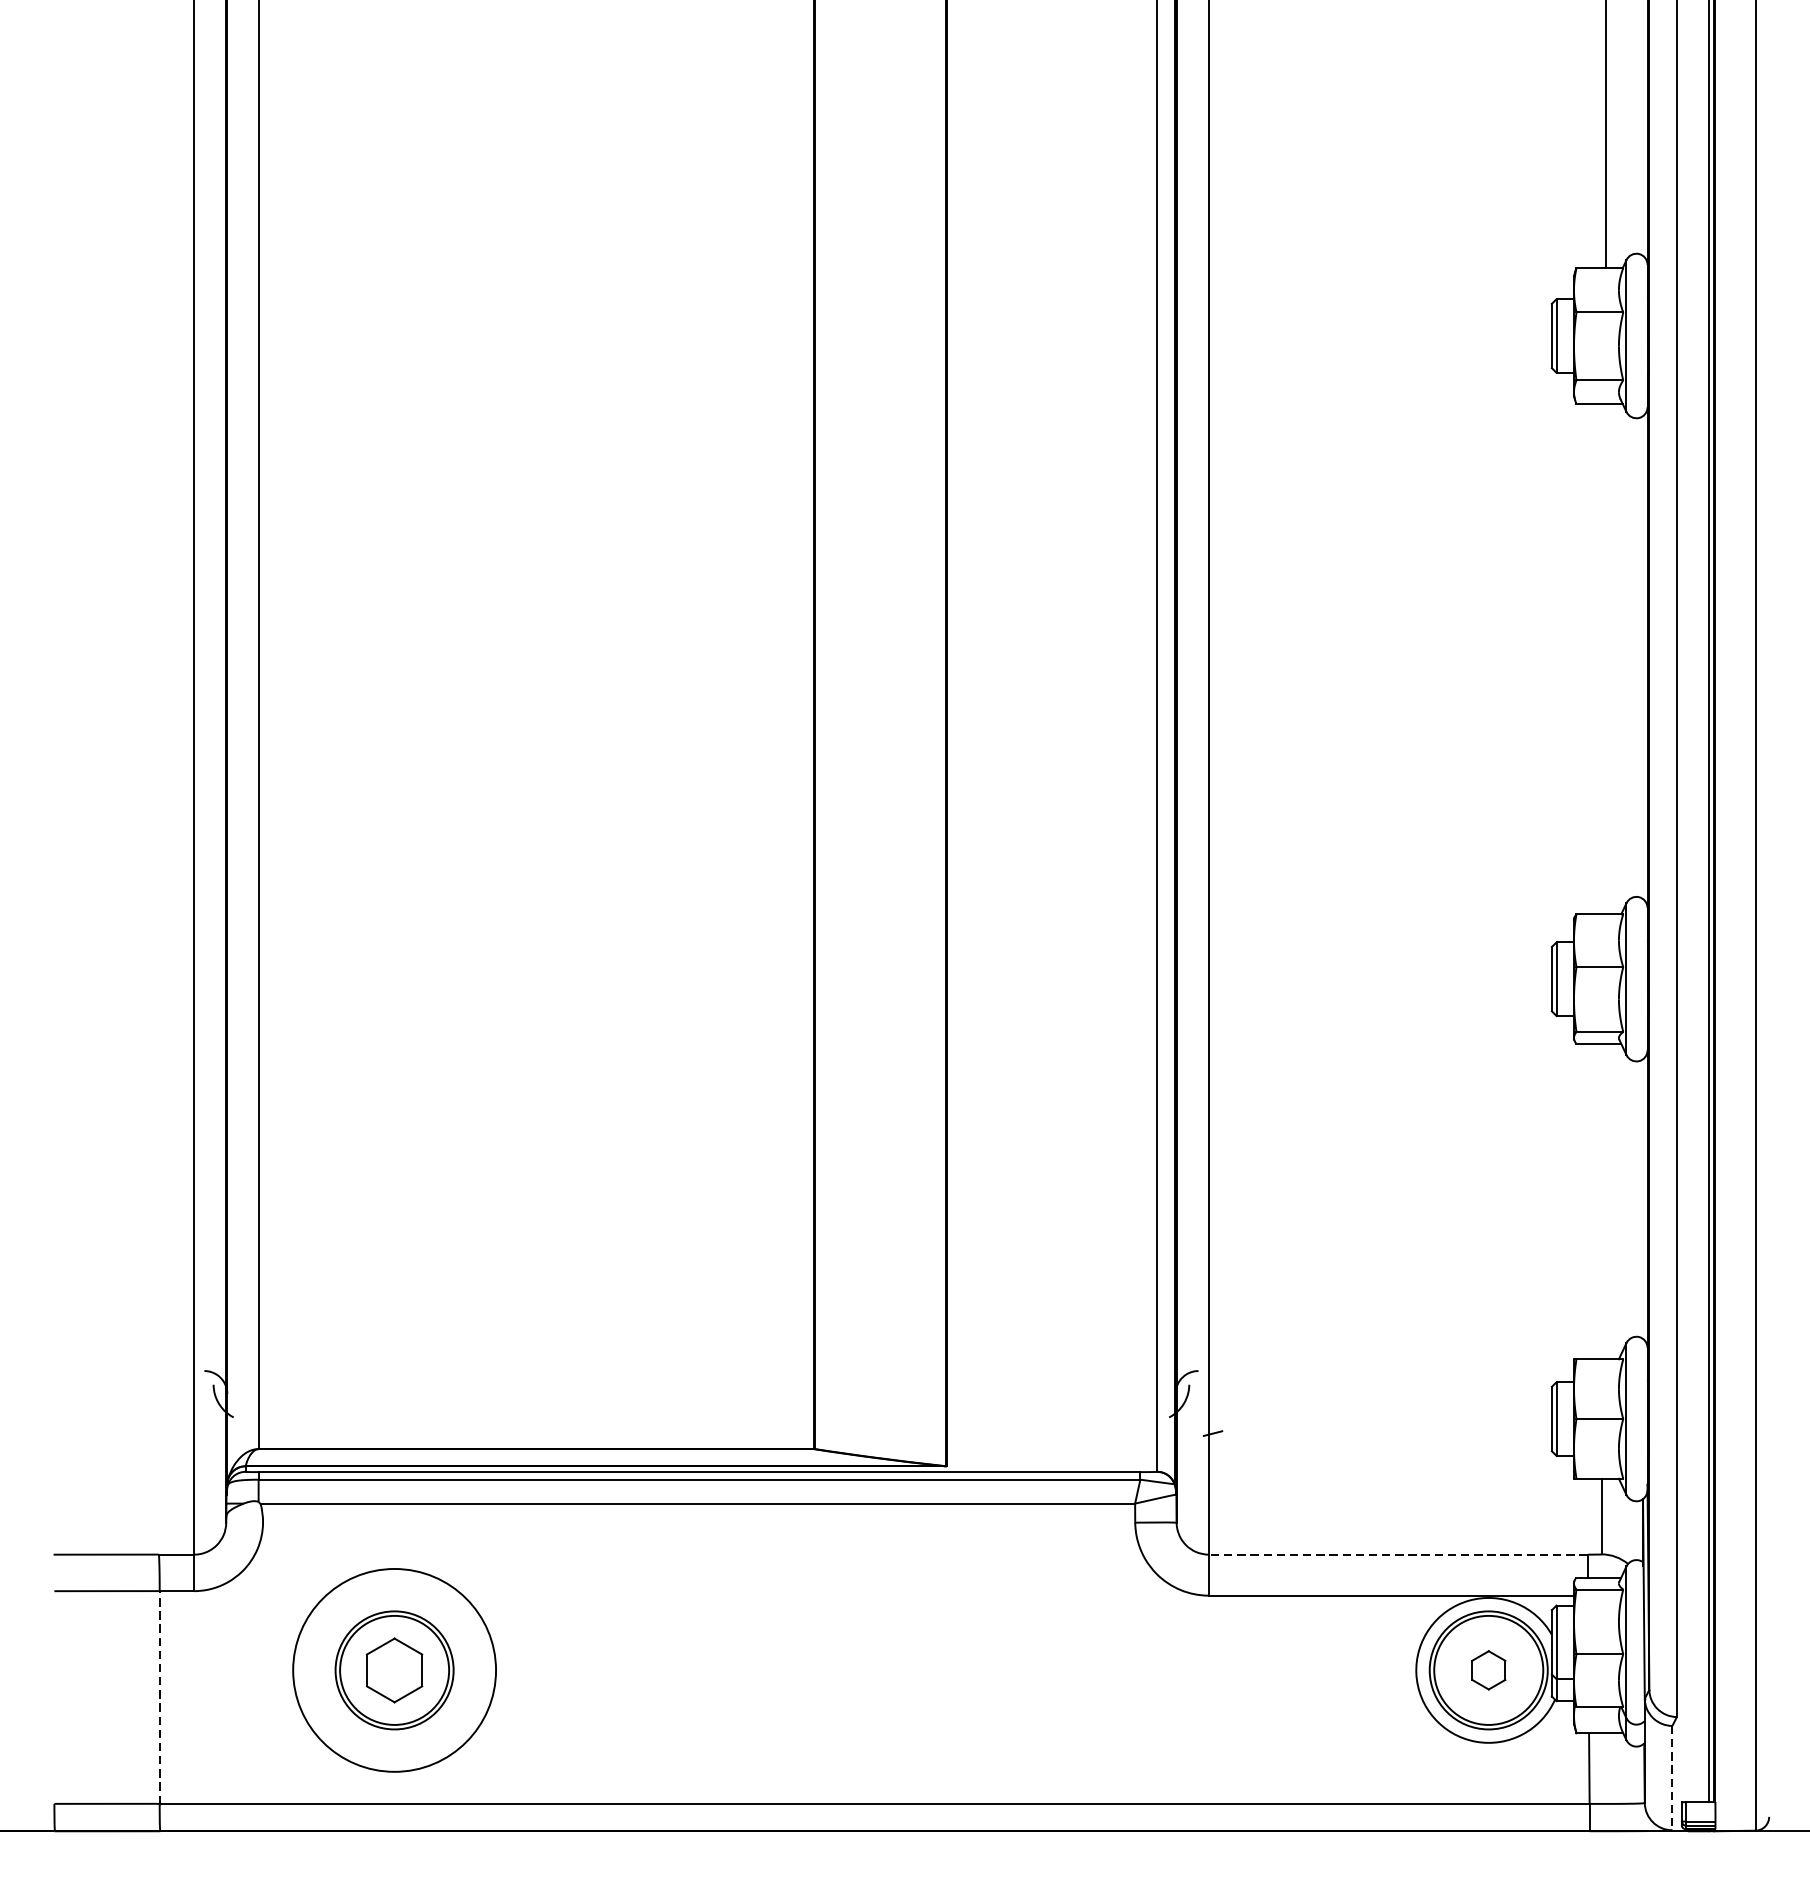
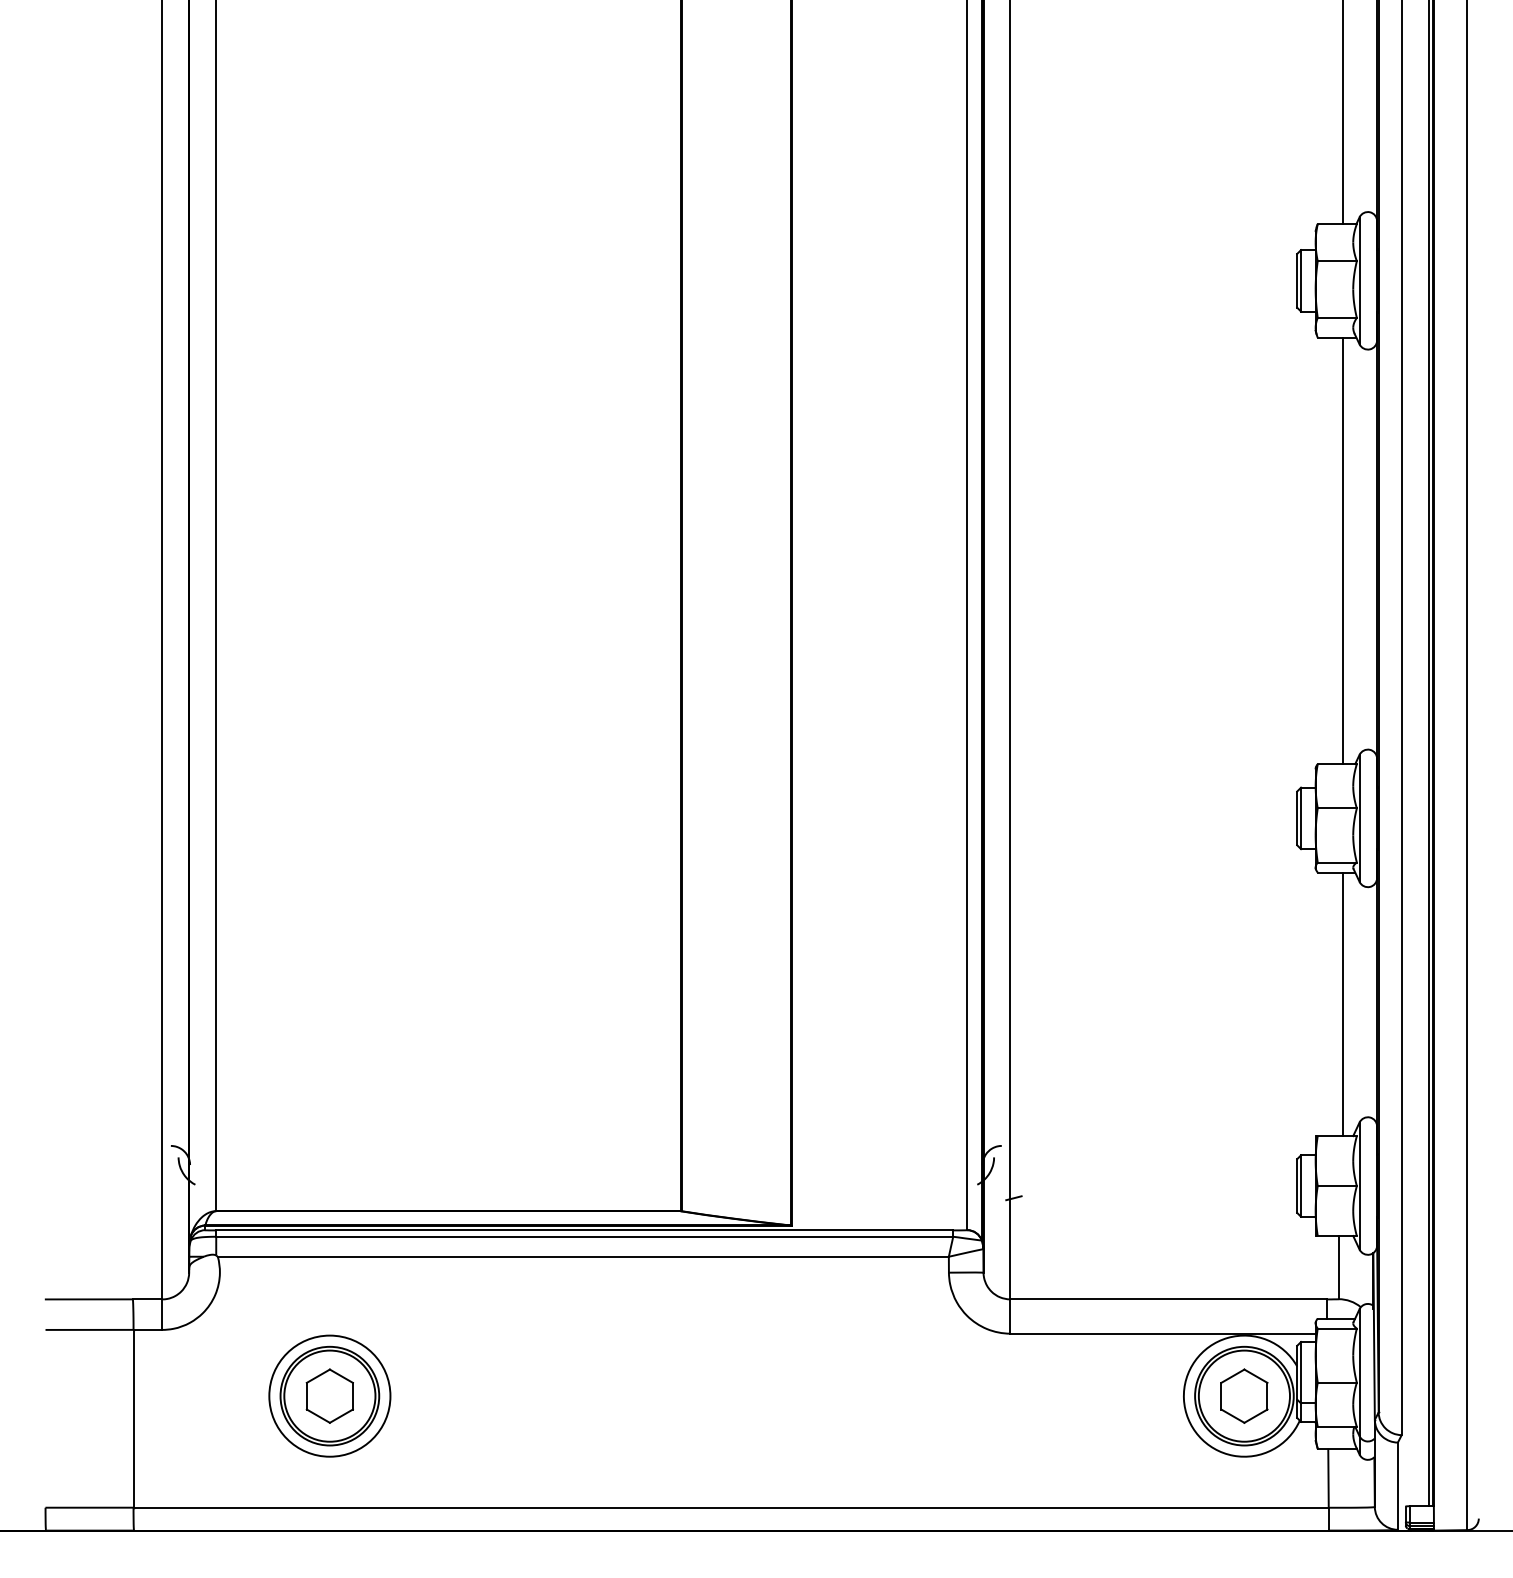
line: (1606, 658) -> (1342, 550), added
line: (1606, 1201) -> (1342, 1004), added
line: (1397, 1554) -> (1168, 1299), dashed -> solid
circle: (394, 1669) -> (329, 1395), size x0.71
part: (1488, 1669) -> (1244, 1395), size x1.67
line: (159, 1697) -> (133, 1418), dashed -> solid
line: (1671, 1778) -> (1397, 1486), dashed -> solid

